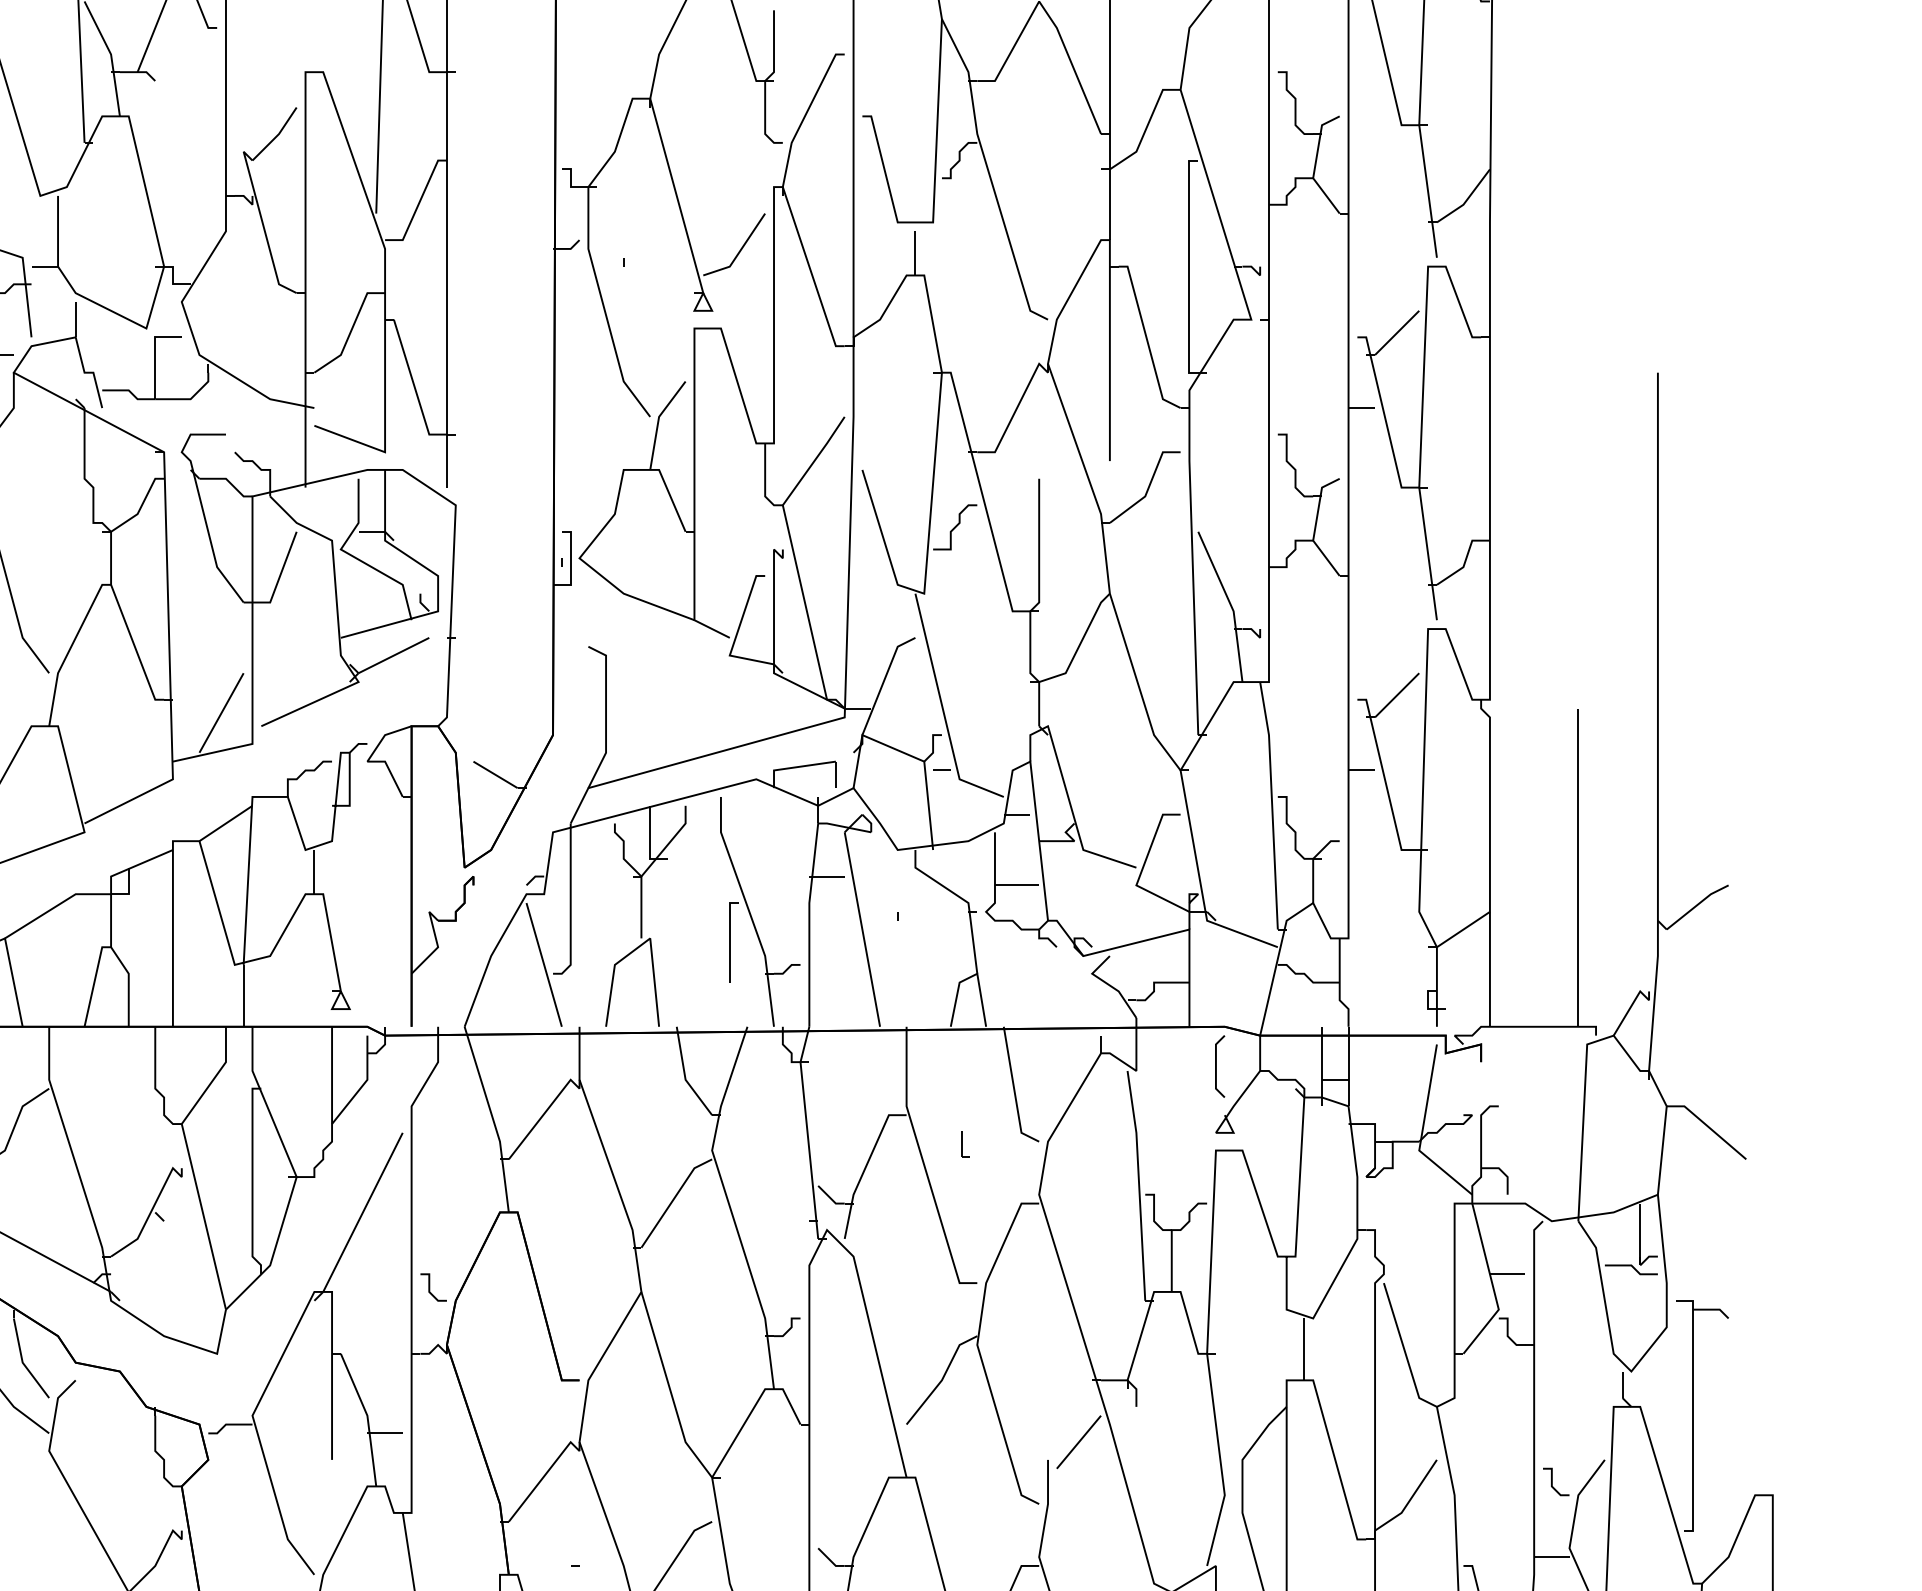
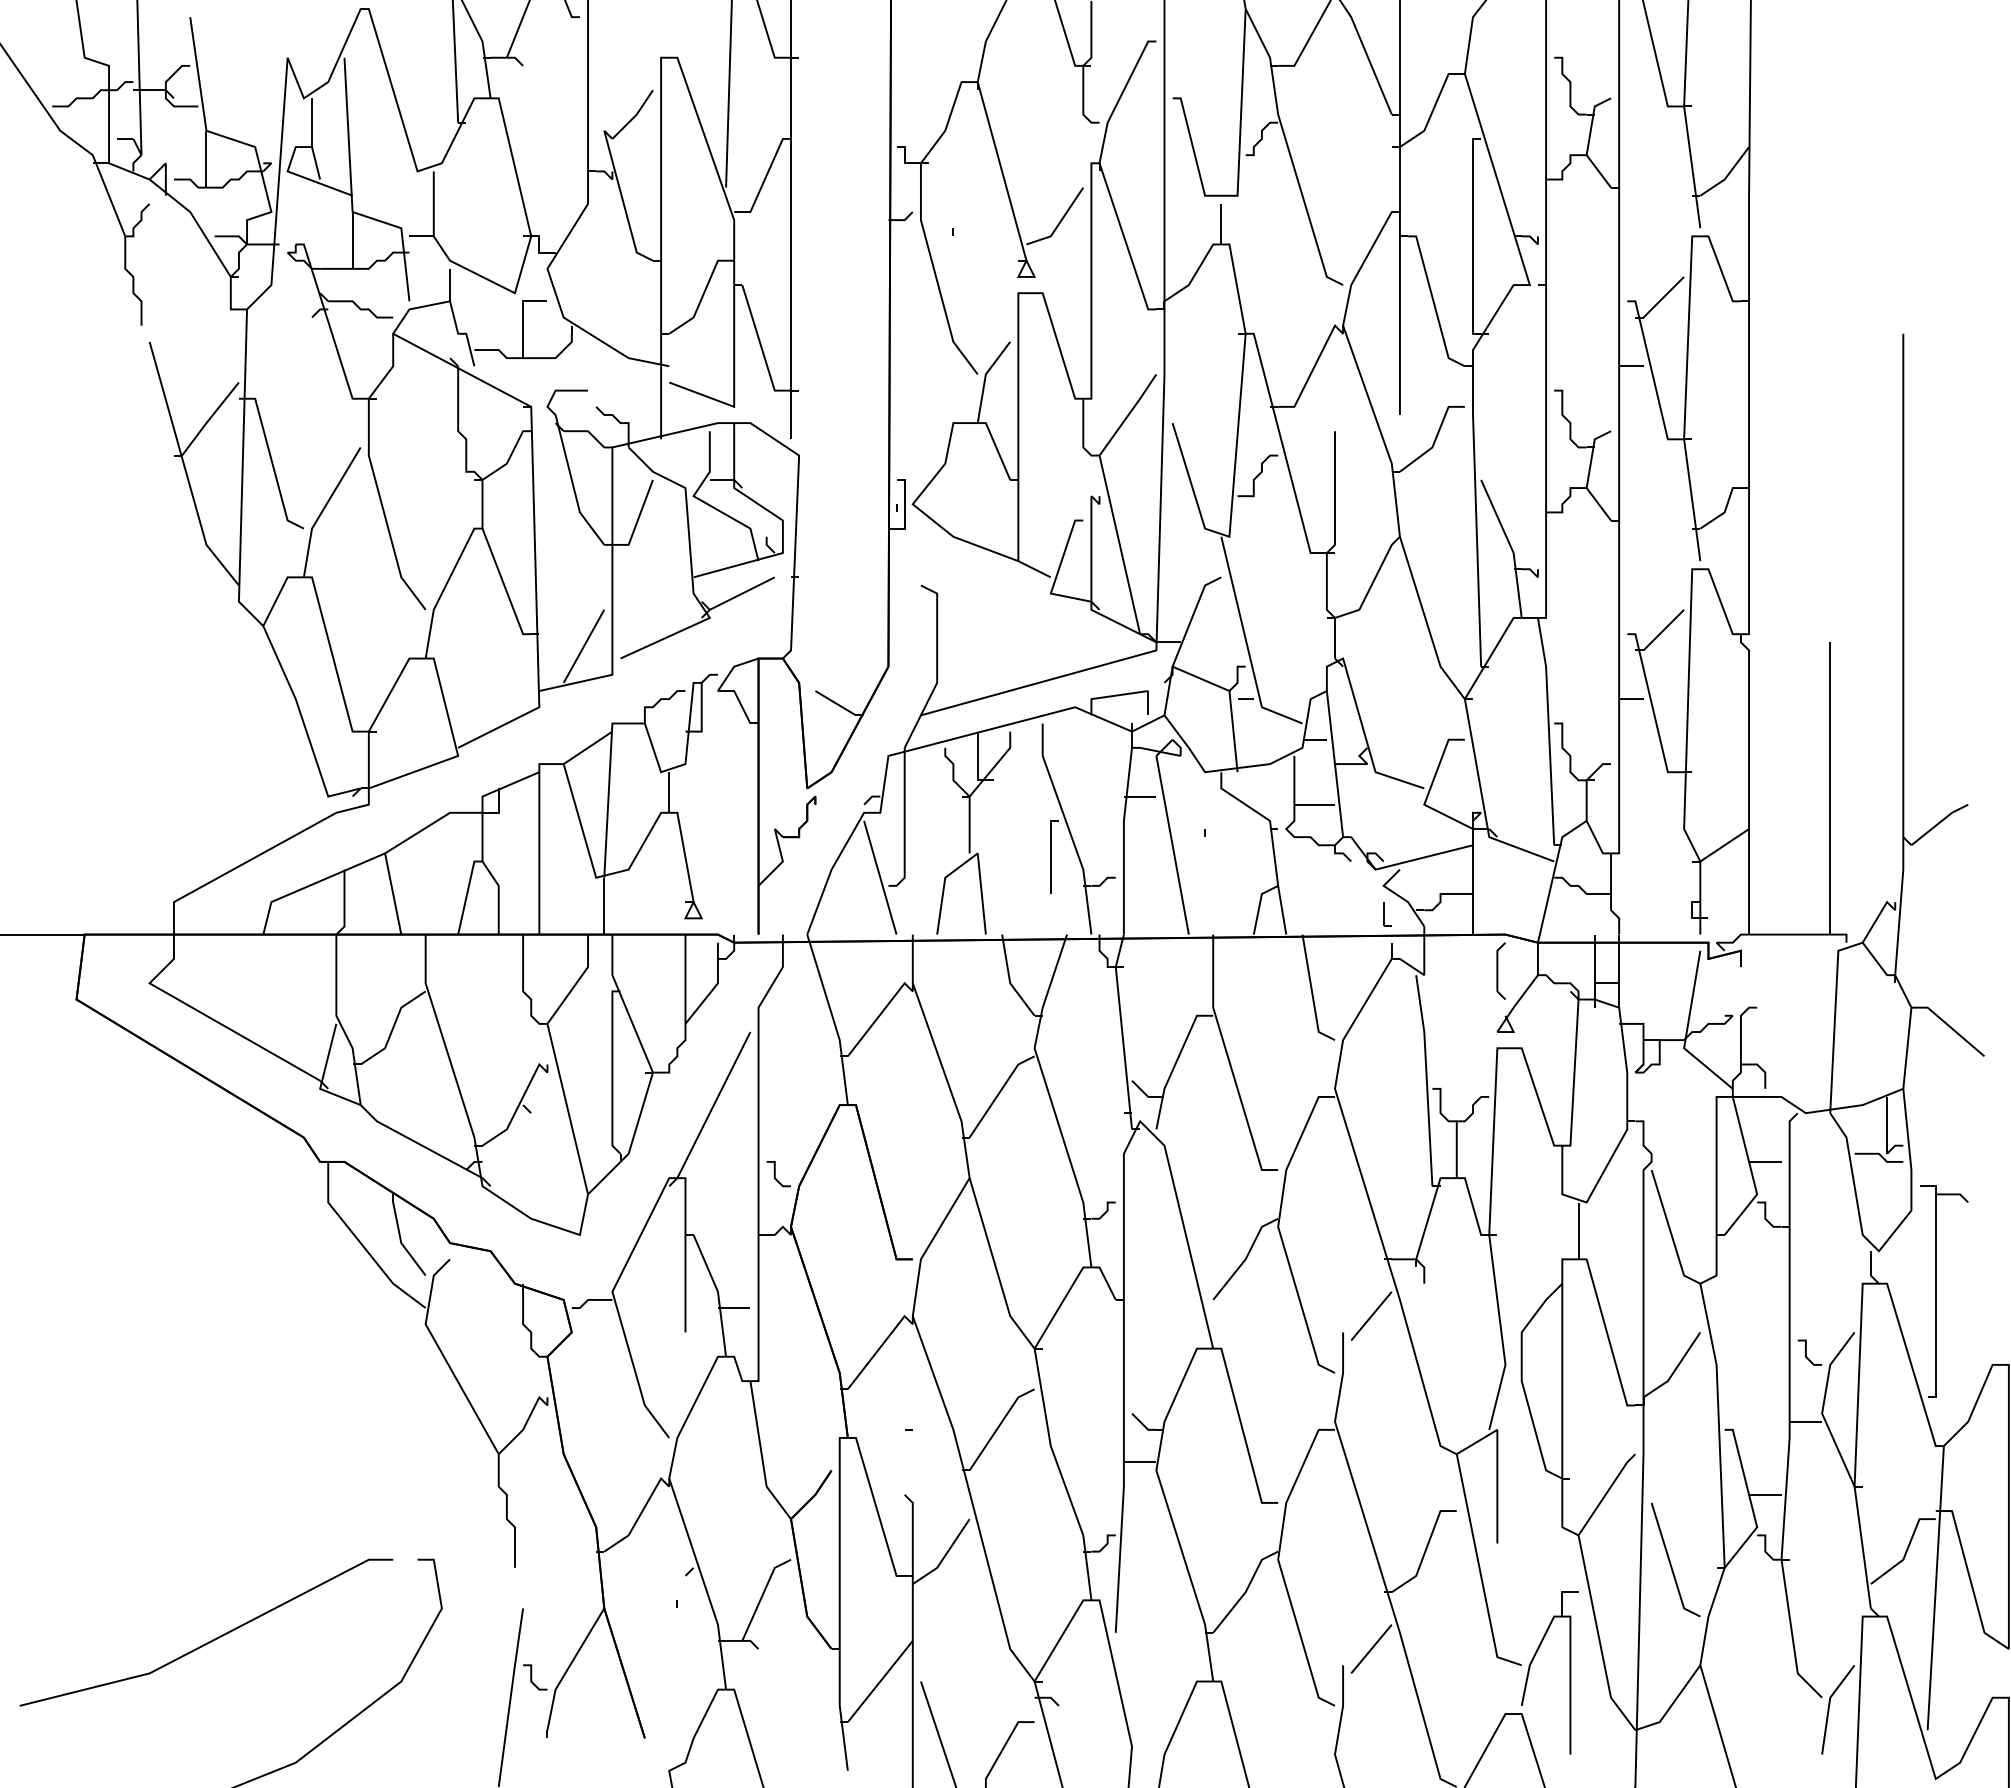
part: (965, 1144) -> (1387, 914), moved

